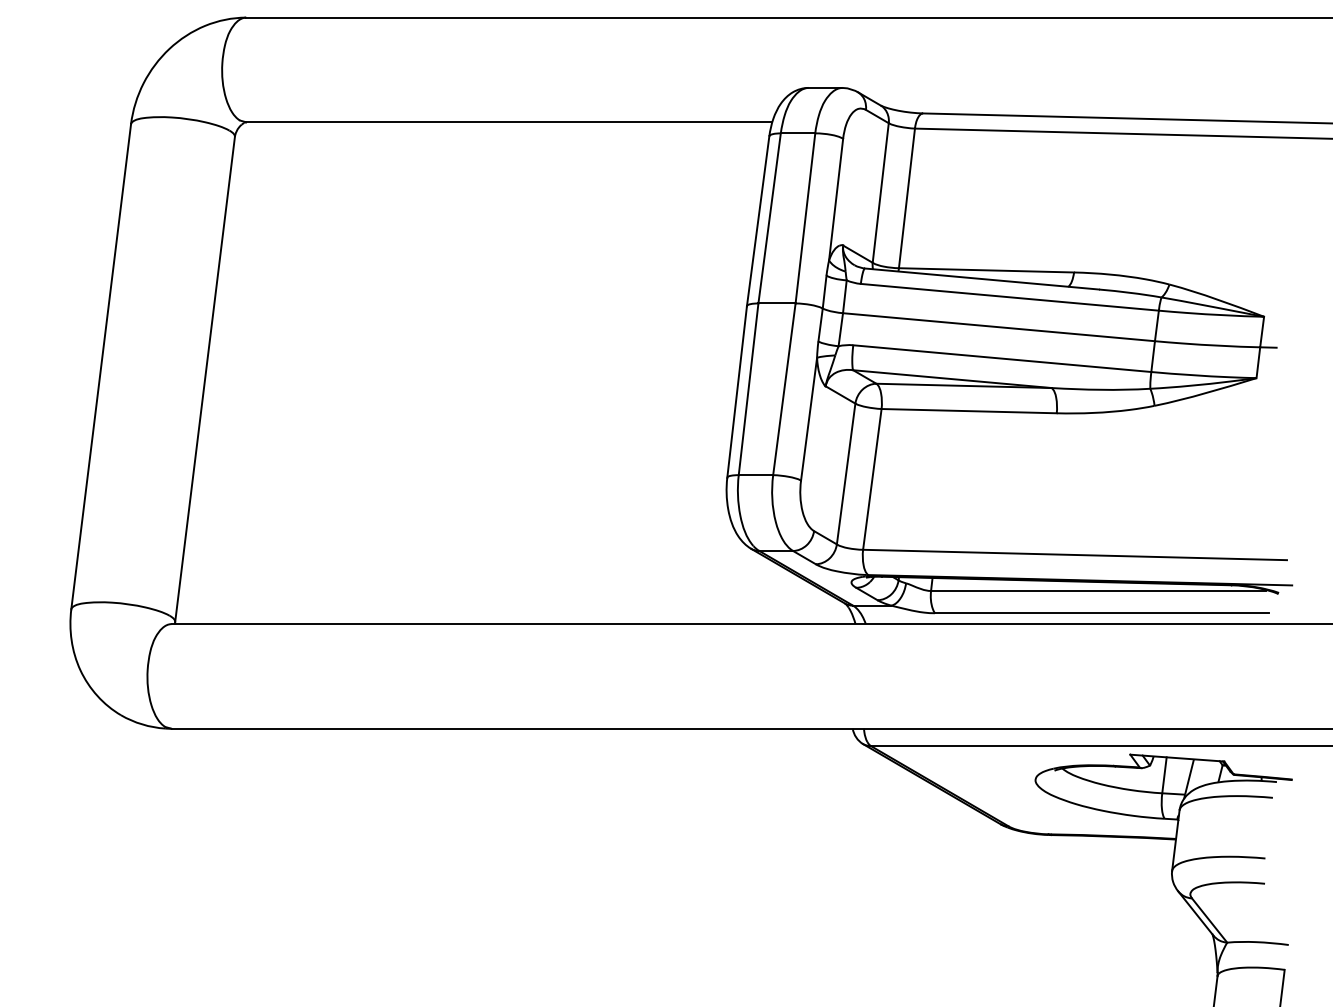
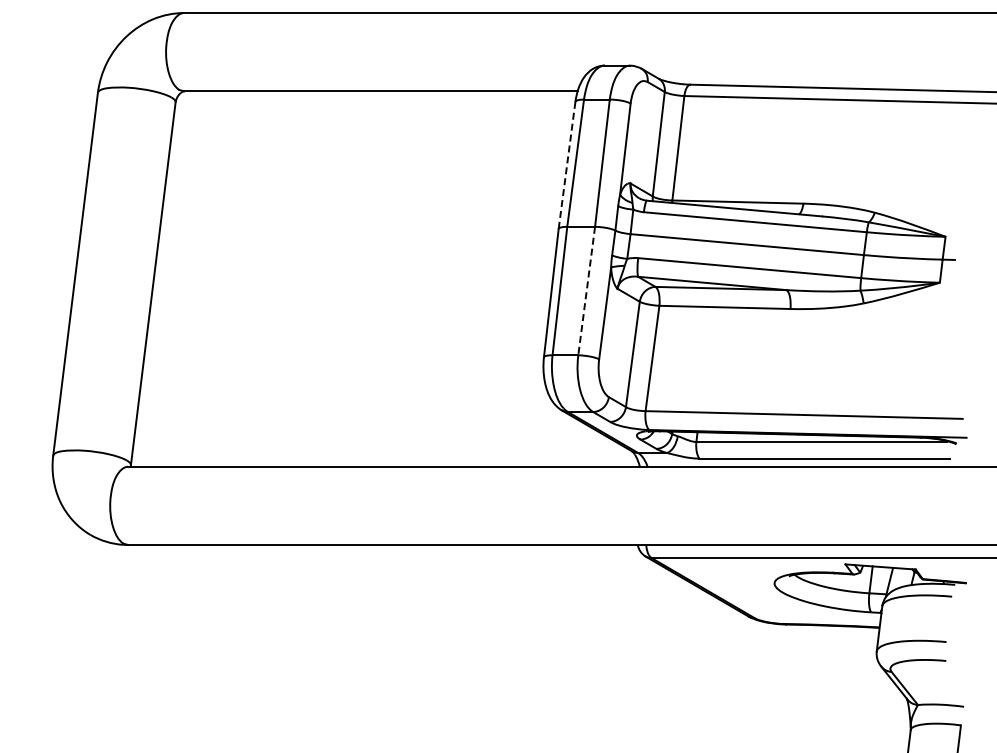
line: (757, 221) -> (566, 165), solid -> dashed
line: (784, 389) -> (586, 291), solid -> dashed

